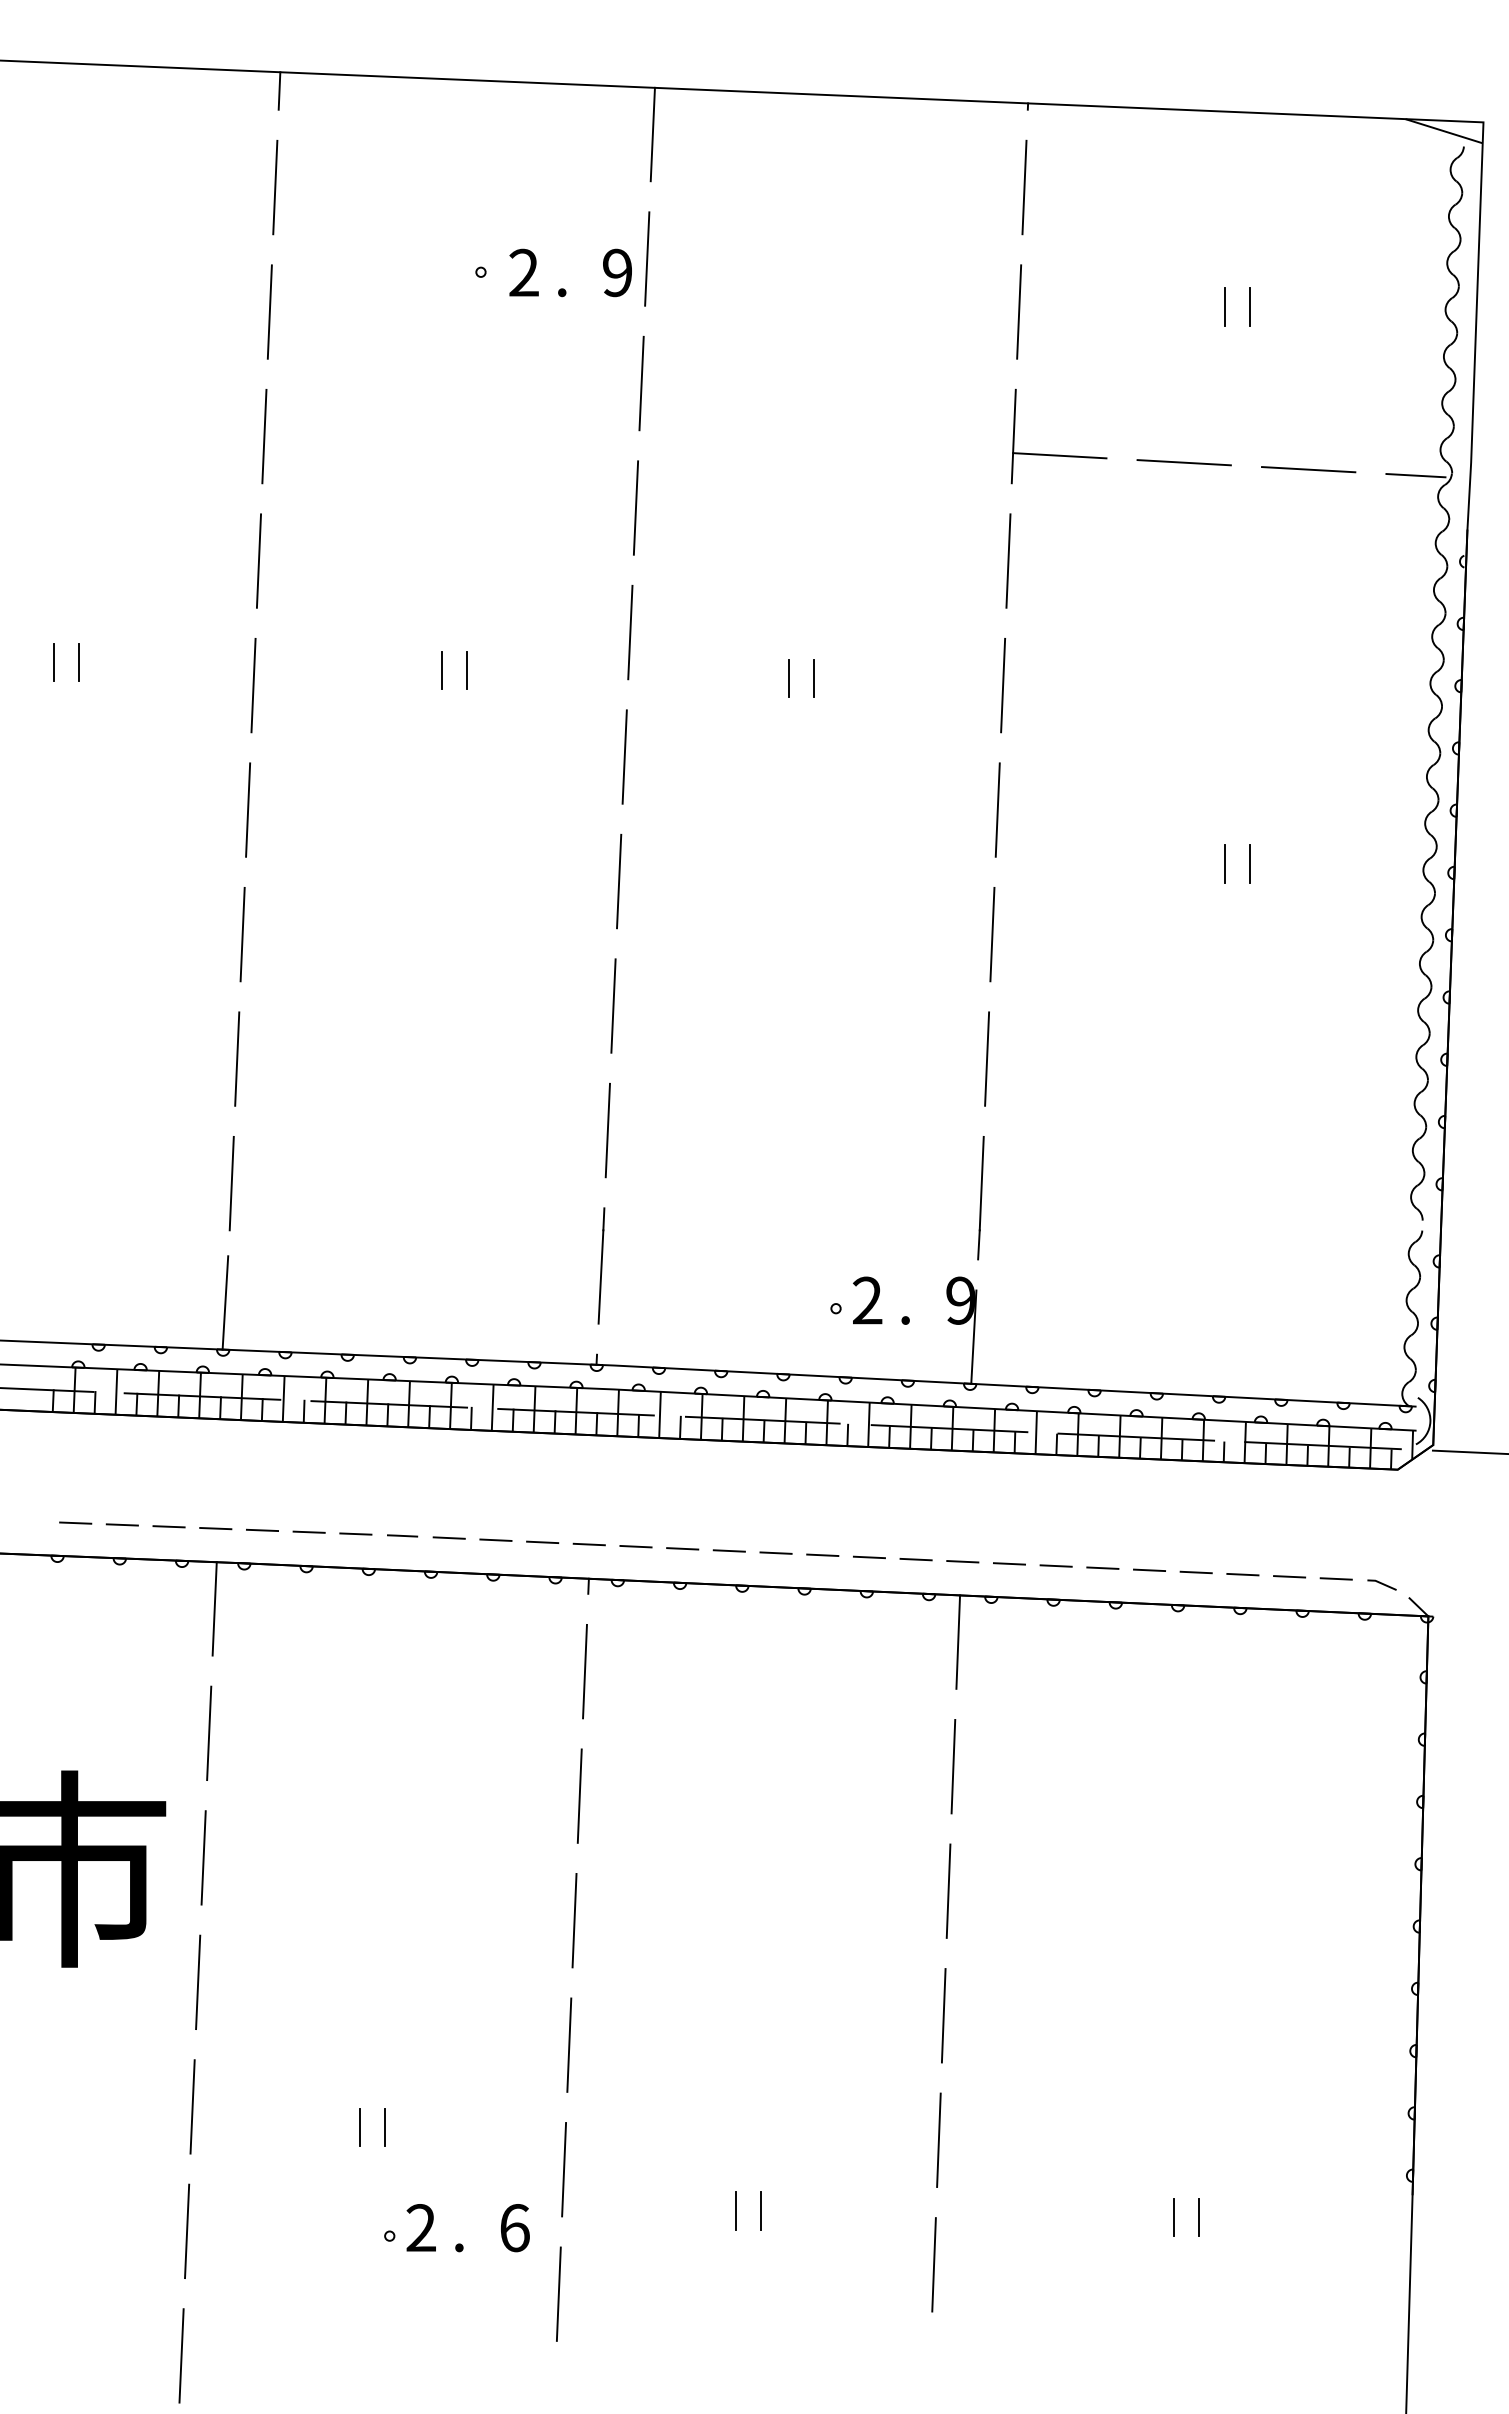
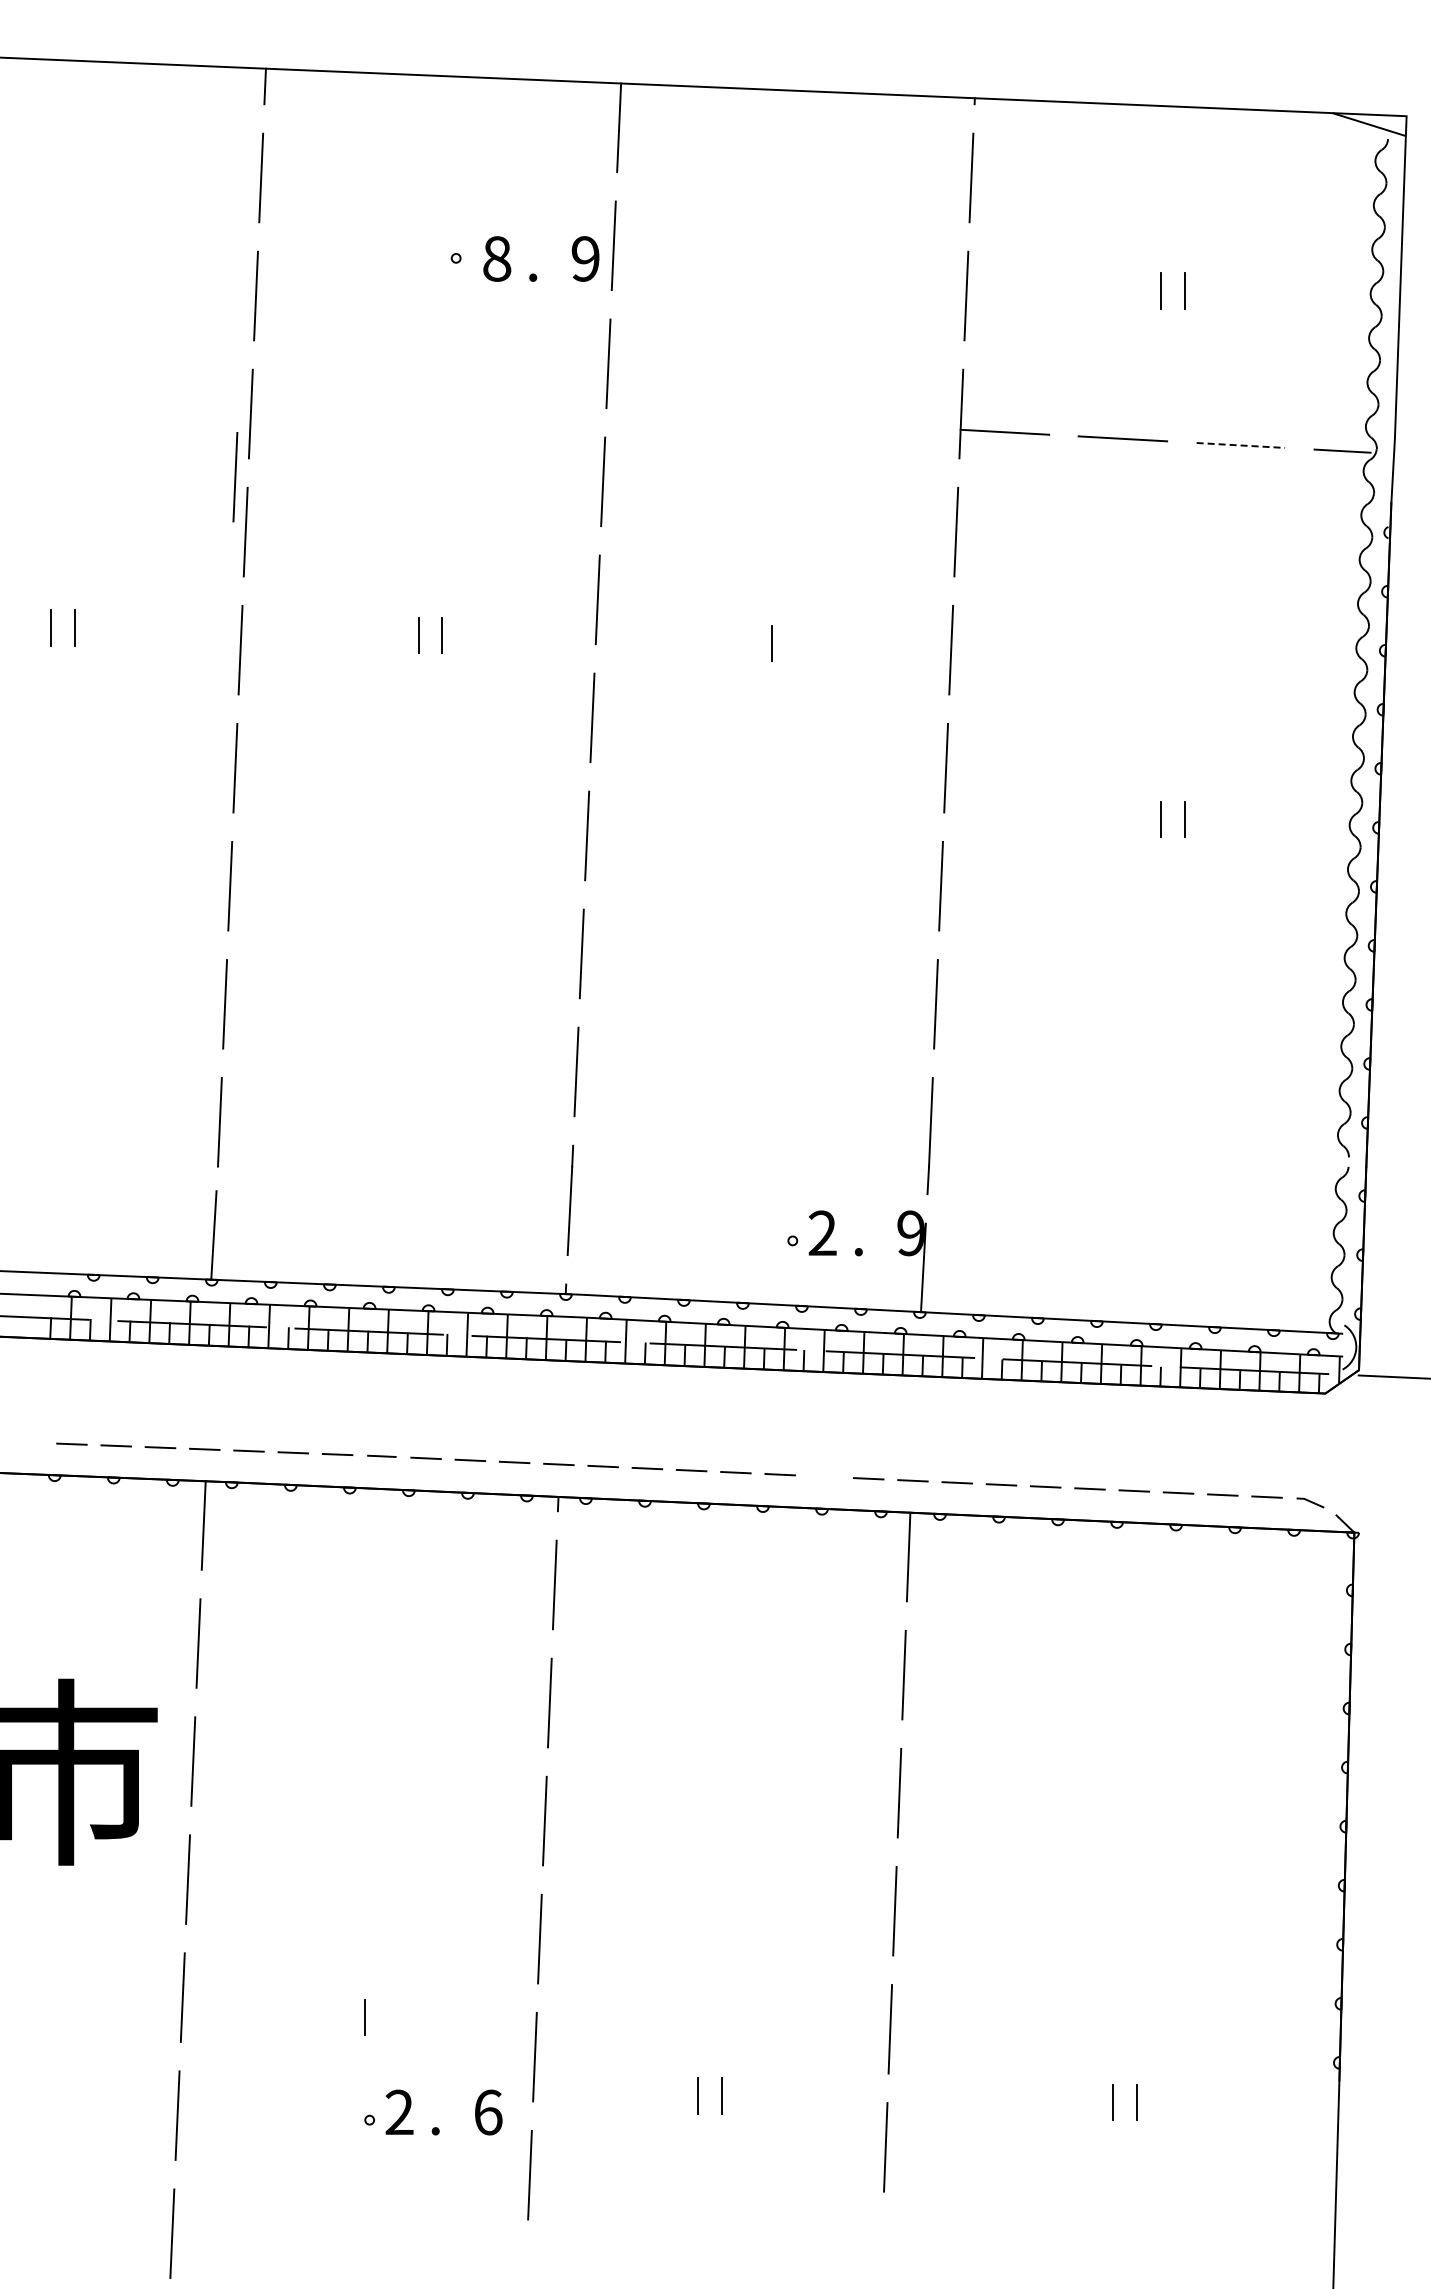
text: (524, 272) -> (497, 258), 2 -> 8
line: (1309, 469) -> (1241, 445), solid -> dashed
line: (248, 503) -> (235, 477), added
line: (789, 678) -> (748, 643), removed
line: (869, 1557) -> (824, 1476), removed
line: (360, 2127) -> (341, 2017), removed

